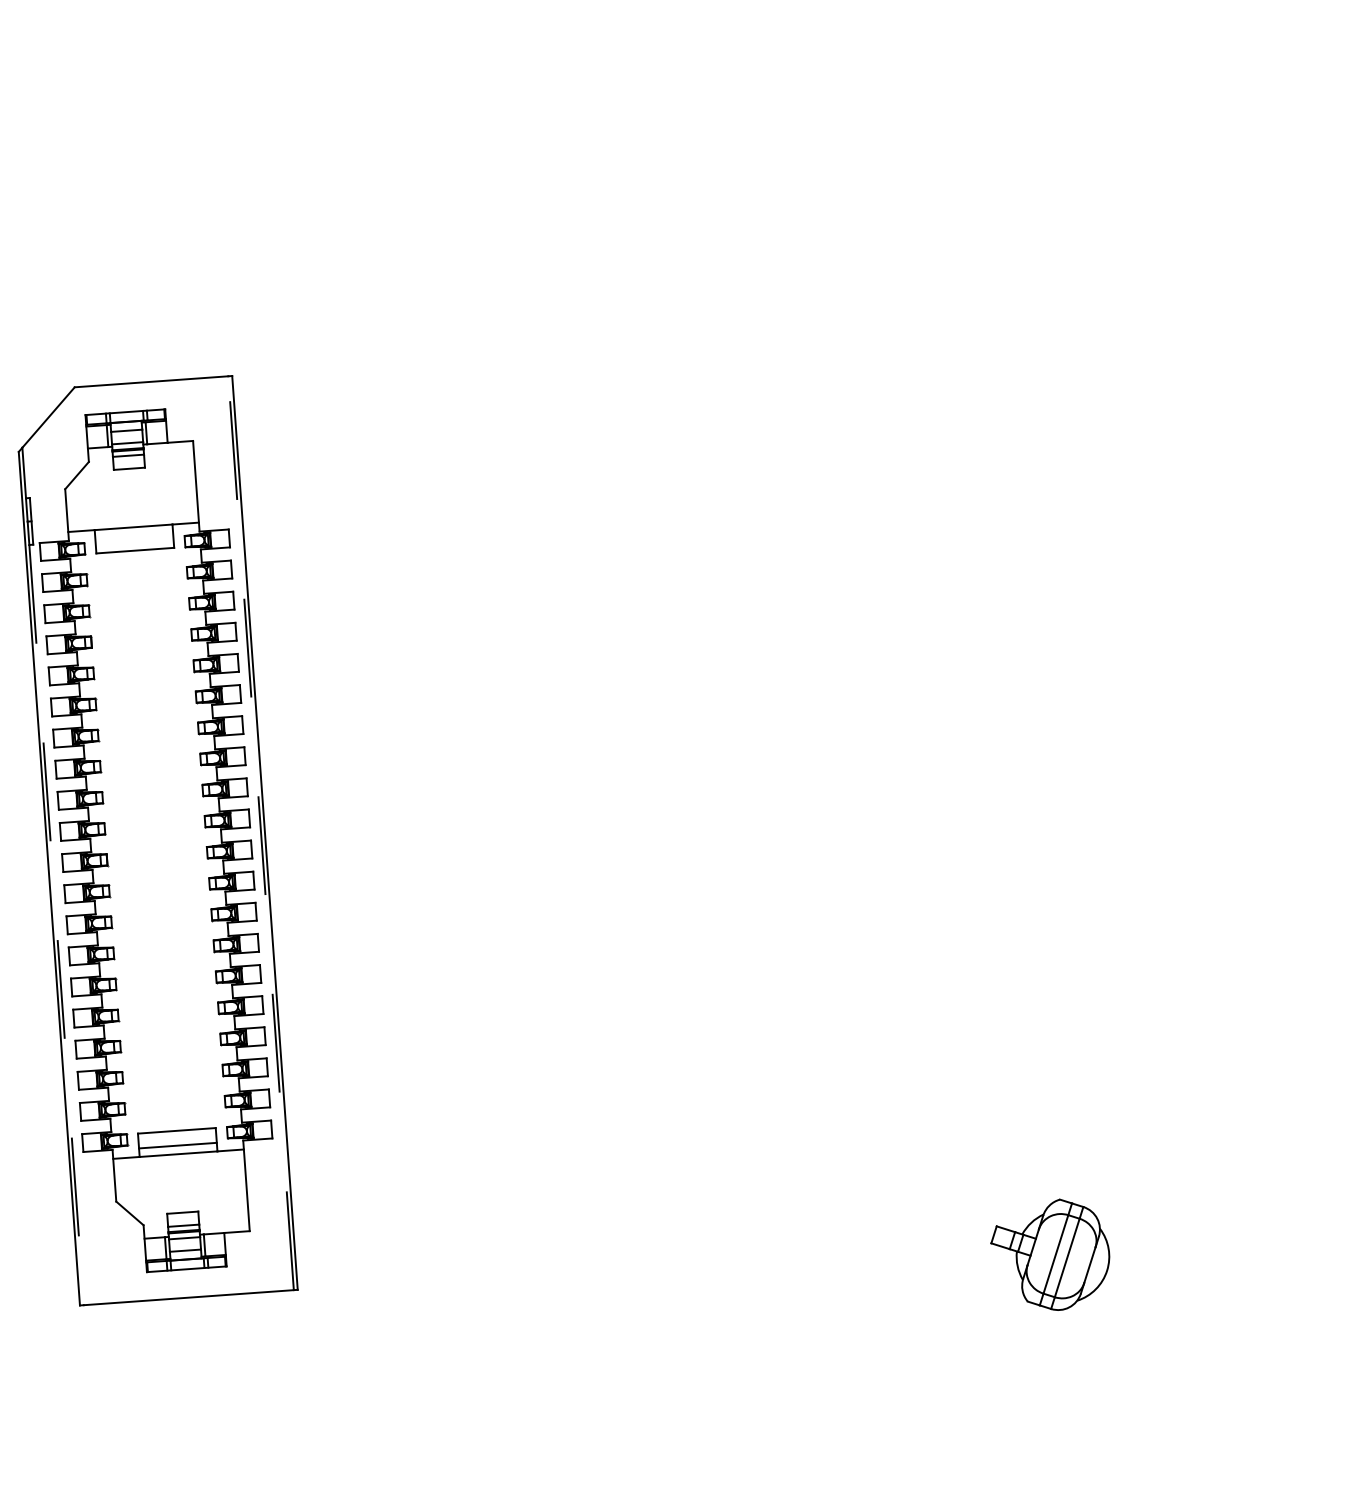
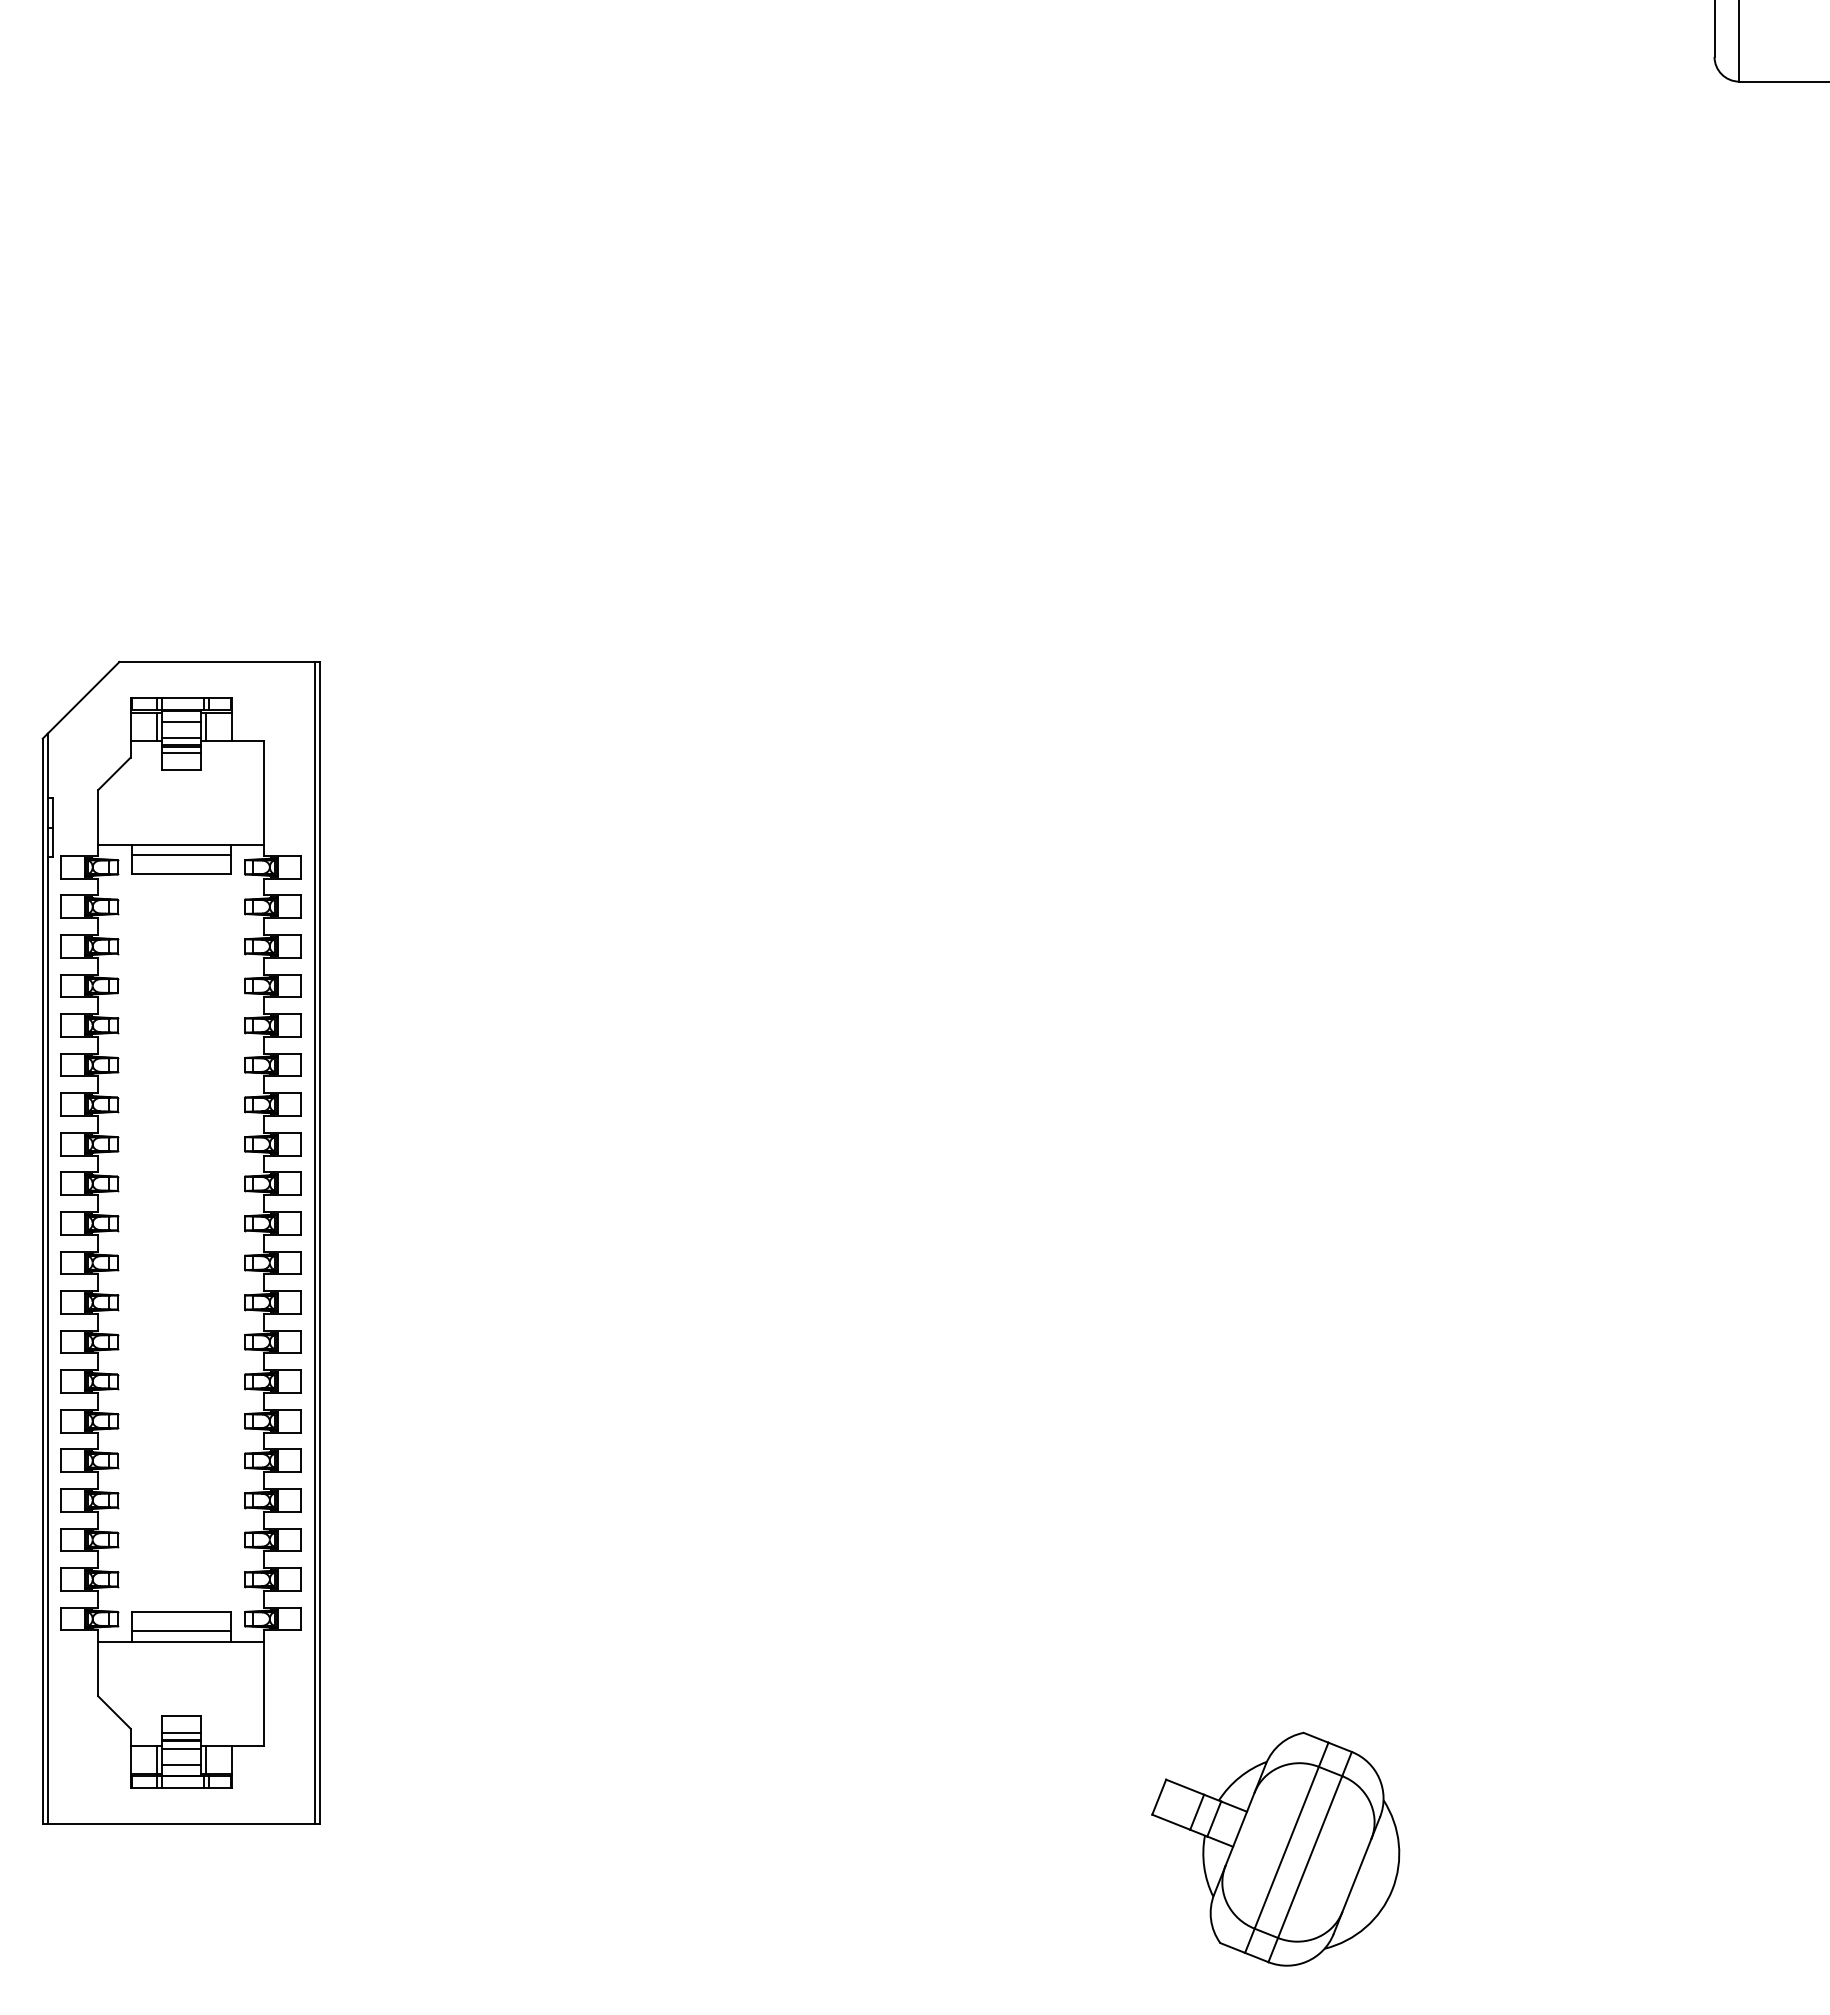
line: (133, 536) -> (180, 855), added
line: (260, 832) -> (314, 1242), dashed -> solid
line: (56, 925) -> (47, 1341), dashed -> solid
part: (1050, 1254) -> (1275, 1848), size x1.67

